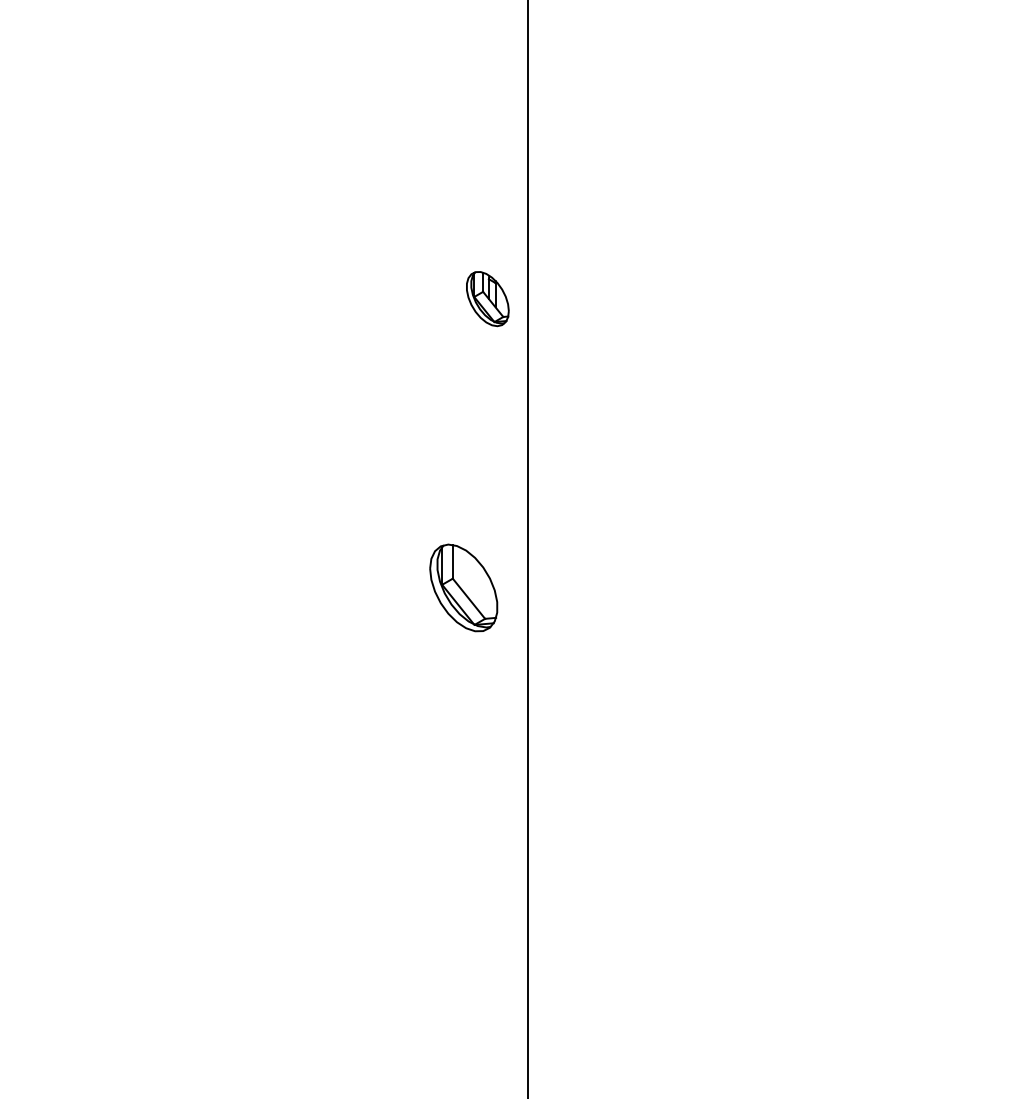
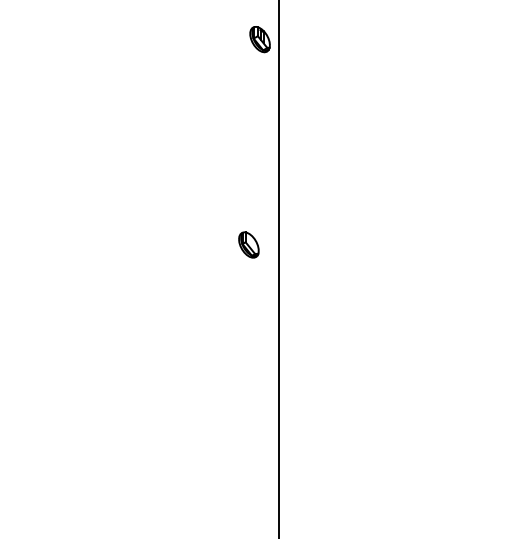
part: (486, 298) -> (259, 39), moved
part: (463, 586) -> (248, 244), size x0.62

